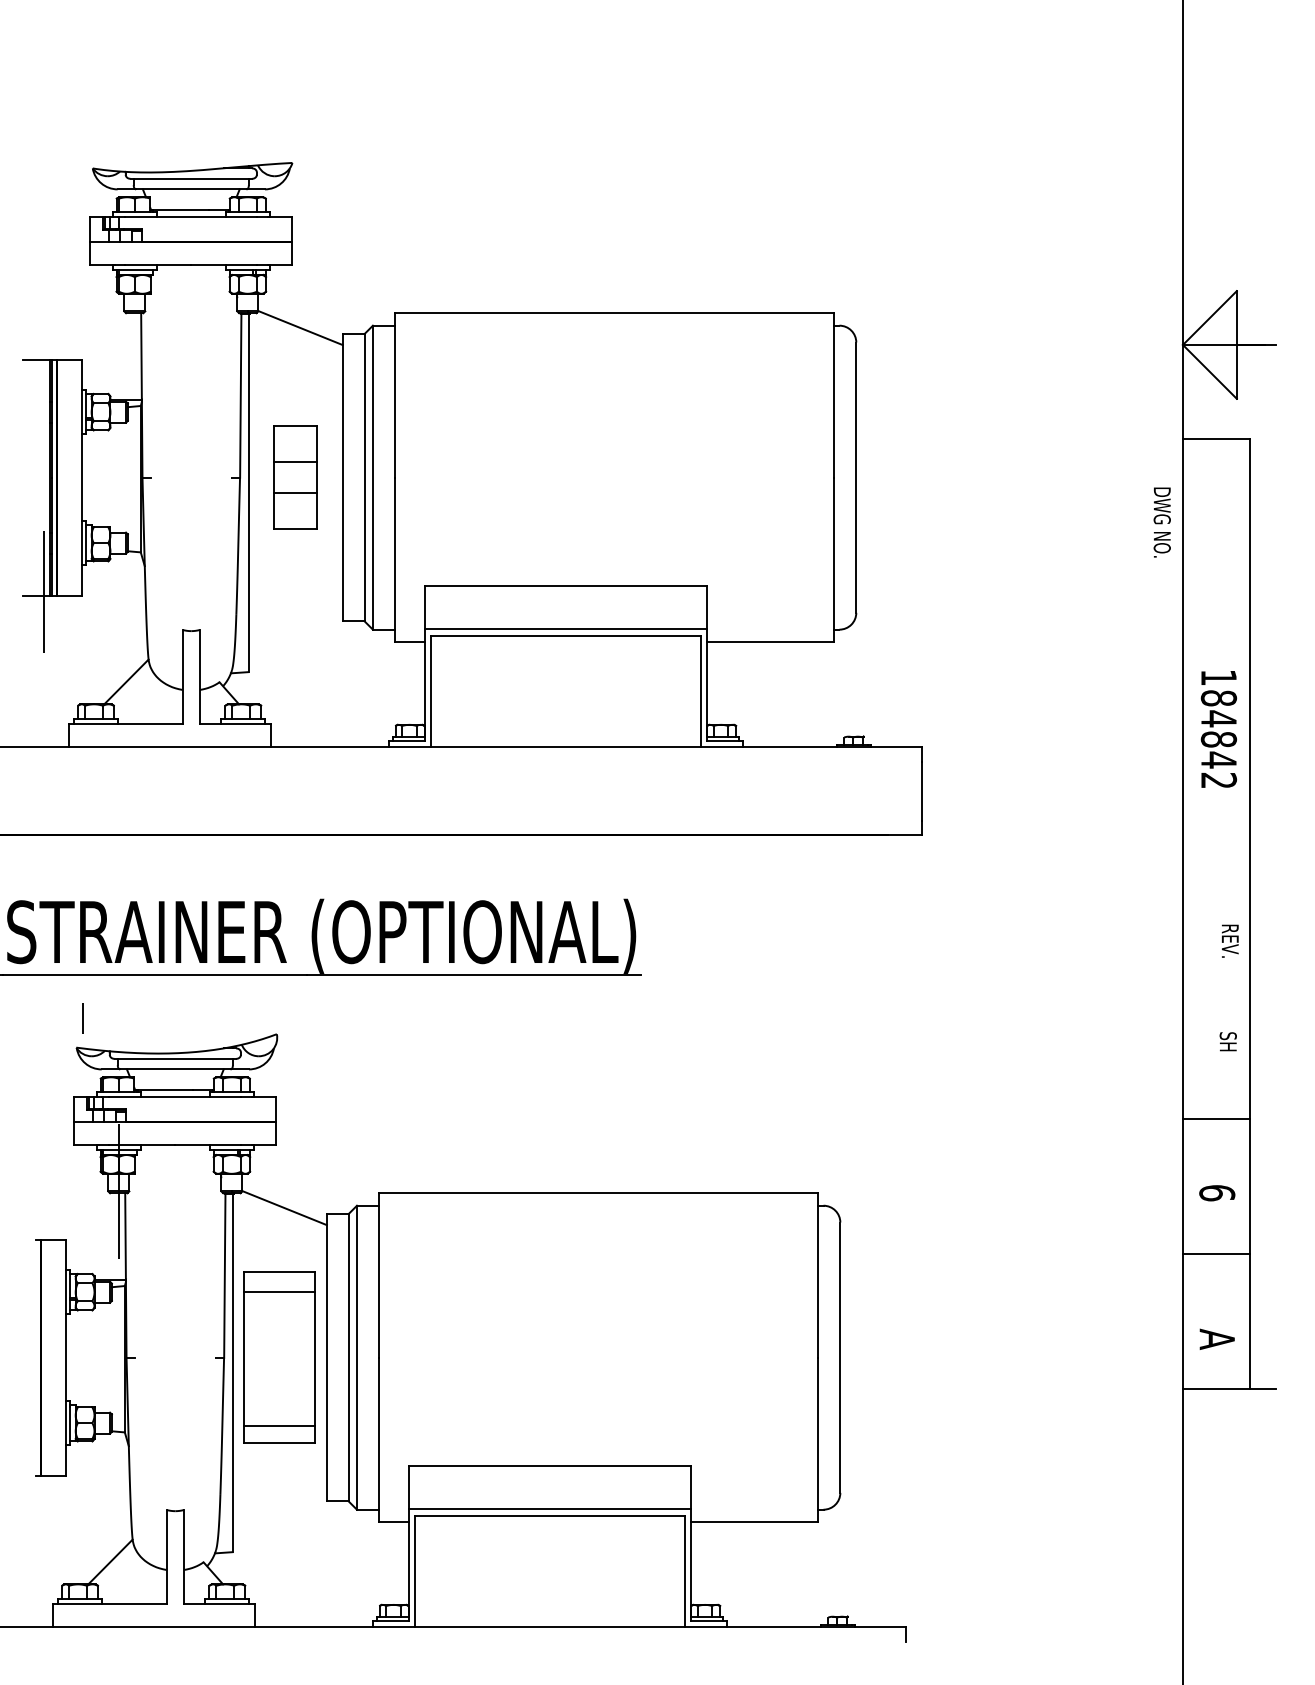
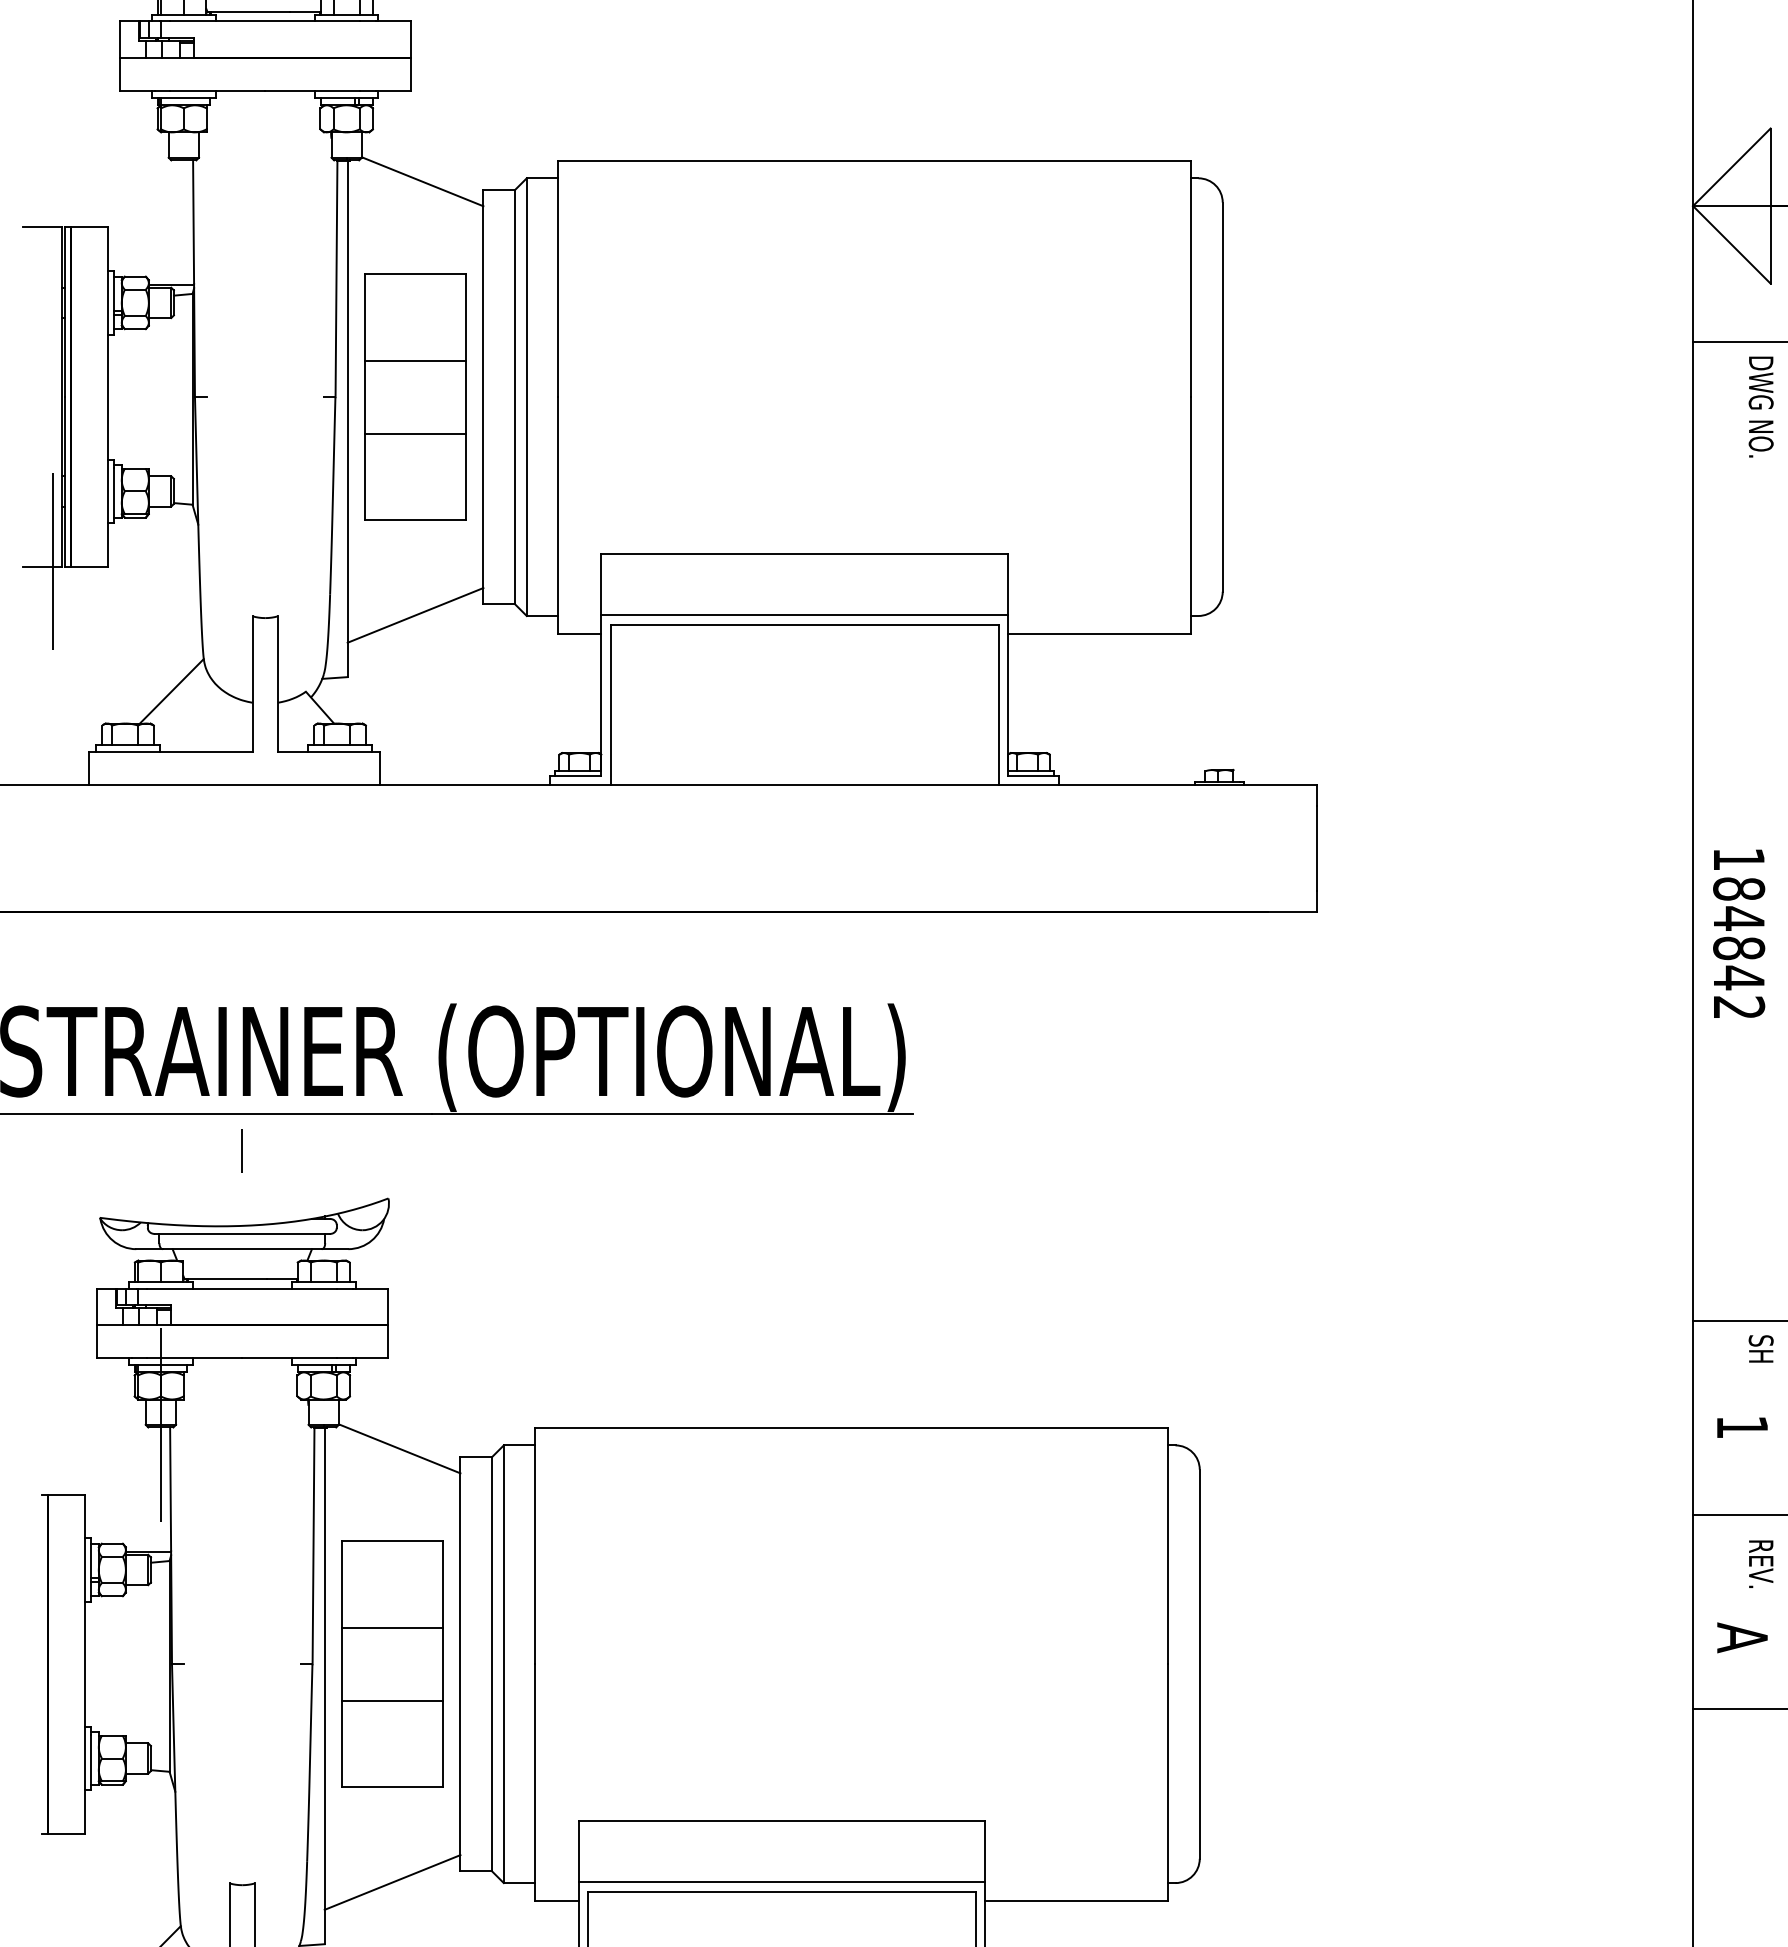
part: (295, 477) -> (415, 396), size x1.67
text: (1161, 522) -> (1760, 406), moved
line: (295, 629) -> (415, 615), added
text: (1218, 729) -> (1738, 933), moved
text: (1230, 940) -> (1761, 1563), moved
line: (82, 1018) -> (241, 1151), moved
text: (1227, 1041) -> (1760, 1348), moved
text: (1217, 1193) -> (1742, 1427), 6 -> 1
line: (279, 1292) -> (392, 1627), moved
line: (279, 1425) -> (392, 1699), moved
line: (279, 1509) -> (392, 1882), added

